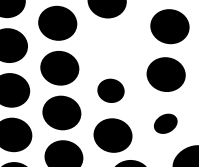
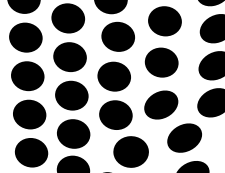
fill: (116, 44) -> (118, 36), added
part: (110, 90) -> (113, 76), size x1.43
part: (165, 123) -> (161, 104), size x1.67

